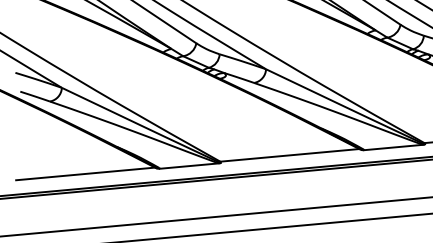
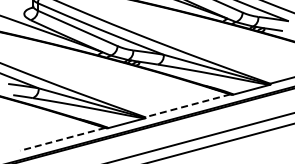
line: (289, 154) -> (187, 105), solid -> dashed
line: (85, 174) -> (62, 139), solid -> dashed

